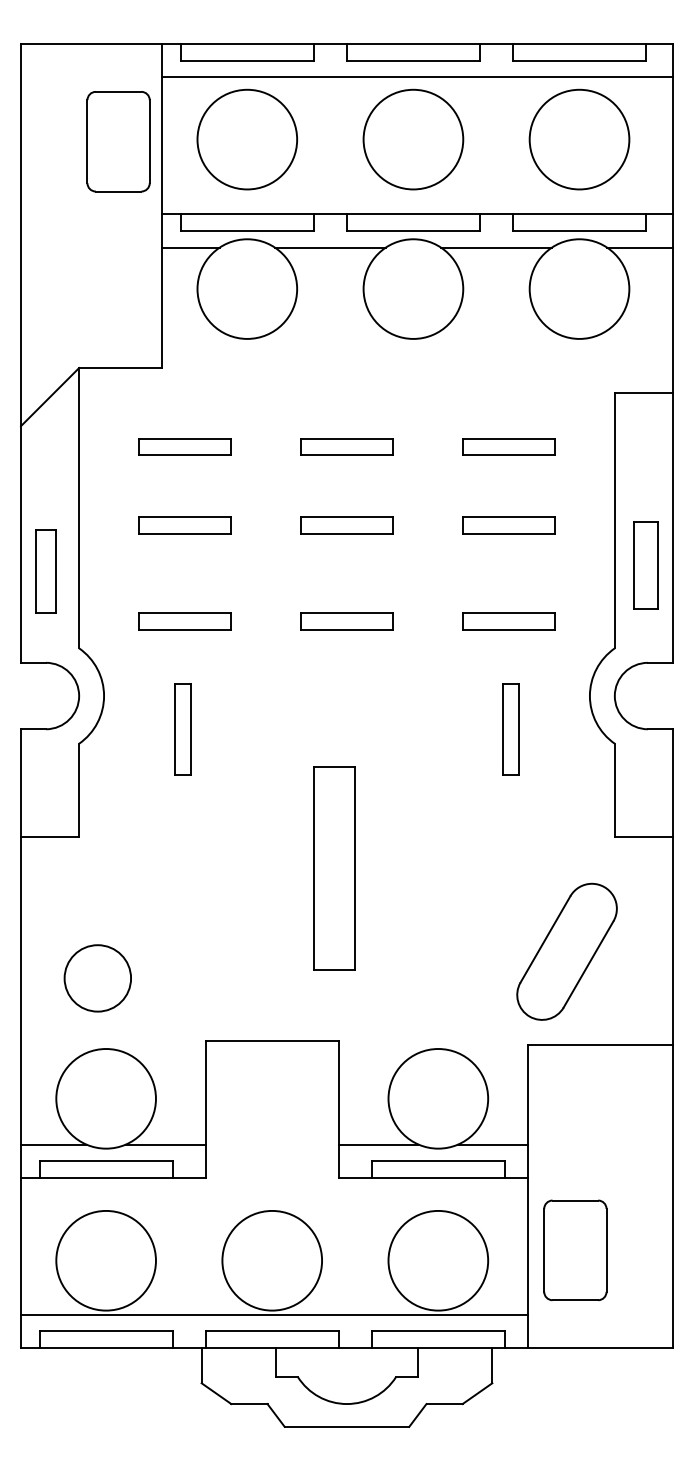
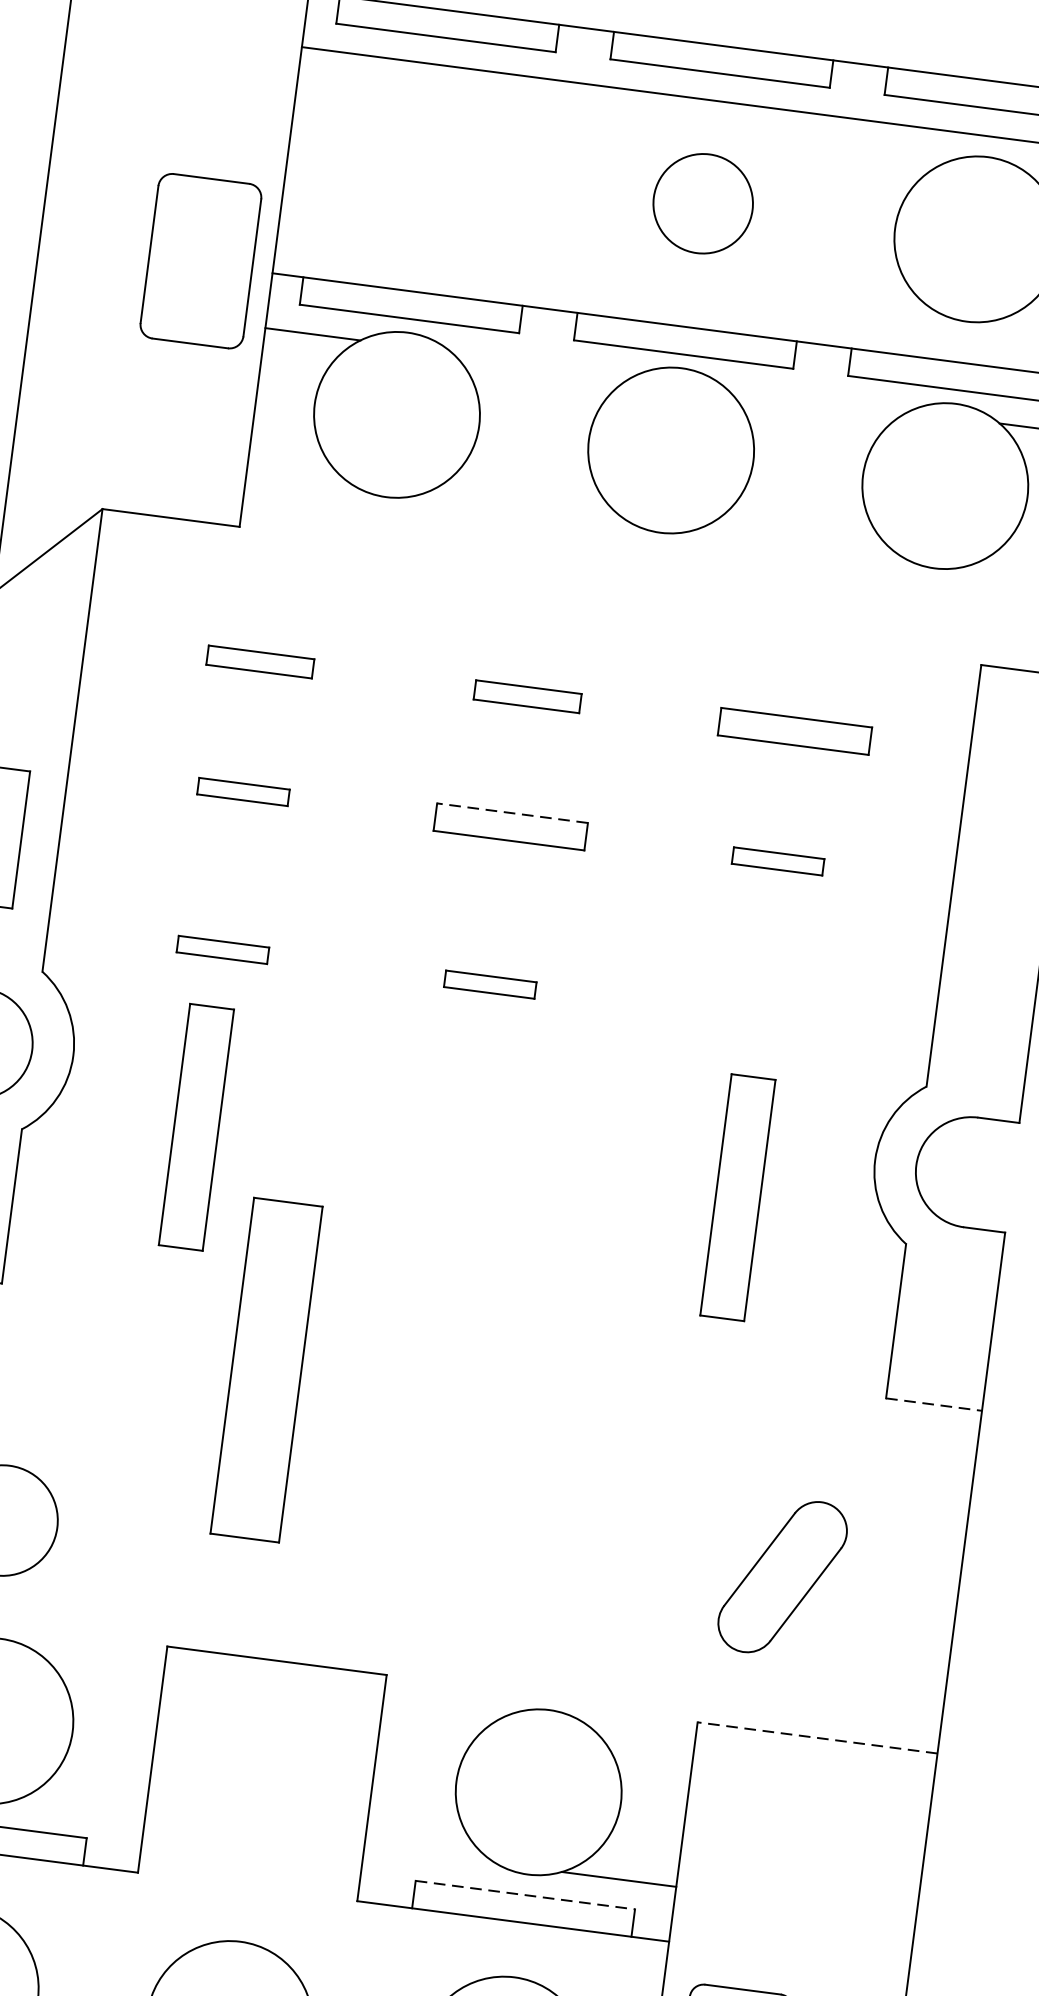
circle: (247, 139) -> (429, 168), removed
circle: (413, 139) -> (703, 203), size x0.6
part: (118, 141) -> (200, 260), moved
line: (329, 247) -> (541, 363), removed
line: (495, 247) -> (815, 399), removed
part: (184, 446) -> (259, 661), size x0.7
part: (346, 446) -> (526, 695), size x0.7
line: (346, 517) -> (511, 813), solid -> dashed
part: (184, 525) -> (242, 791), size x0.6
part: (508, 525) -> (777, 861), size x0.6
part: (645, 565) -> (994, 956), removed
part: (184, 621) -> (222, 950), size x0.6
part: (346, 621) -> (489, 984), size x0.6
part: (508, 621) -> (756, 1019), removed
part: (182, 729) -> (195, 1127), size x1.6
part: (510, 729) -> (736, 1198), size x1.6
line: (644, 837) -> (935, 1405), solid -> dashed
part: (334, 868) -> (266, 1370), moved
part: (566, 951) -> (781, 1576), size x0.7
line: (600, 1044) -> (818, 1737), solid -> dashed
line: (165, 1144) -> (78, 1809), removed
line: (378, 1144) -> (430, 1854), removed
line: (438, 1161) -> (525, 1895), solid -> dashed

